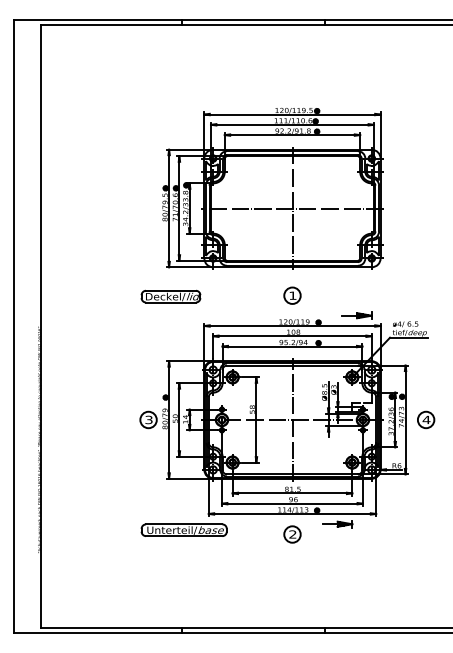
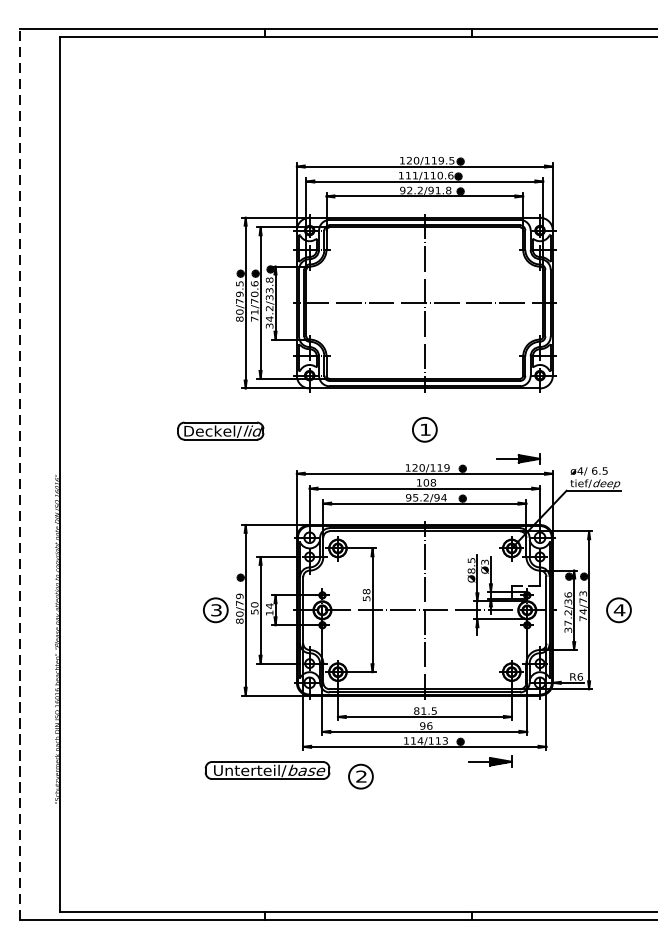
part: (170, 296) -> (220, 430), moved
line: (13, 326) -> (19, 474), solid -> dashed
part: (292, 534) -> (360, 776), moved

